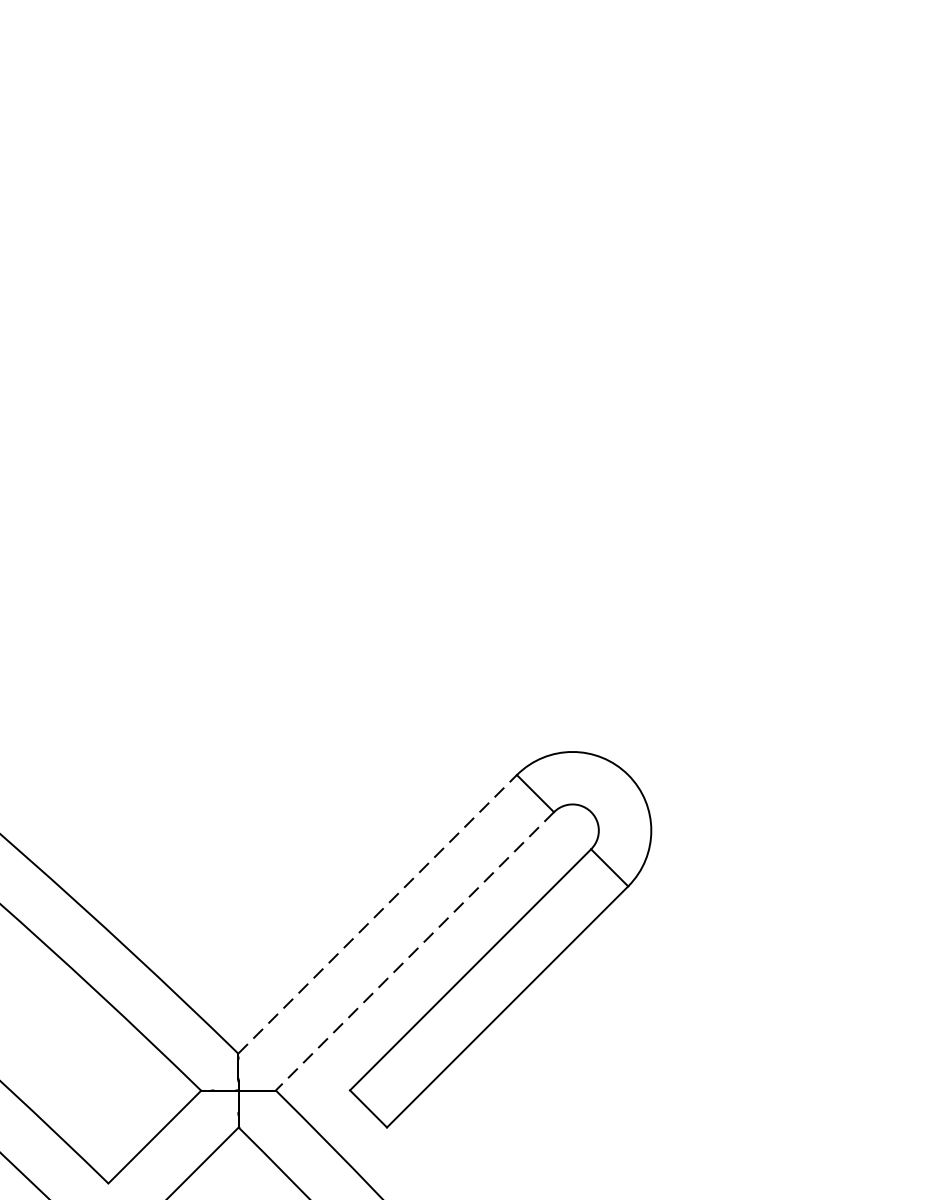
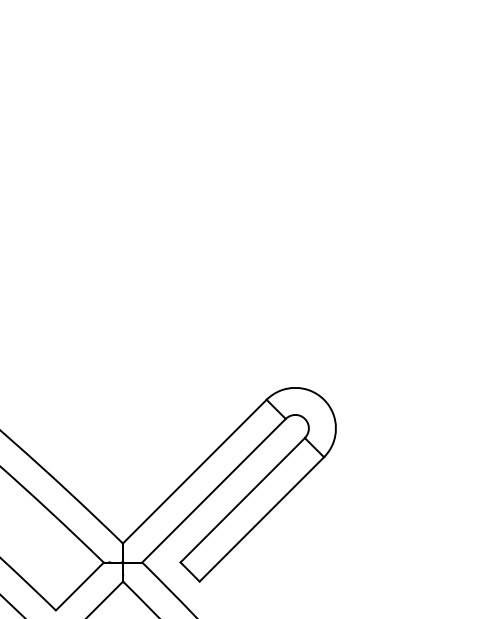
line: (377, 914) -> (194, 471), dashed -> solid
line: (413, 952) -> (213, 491), dashed -> solid

